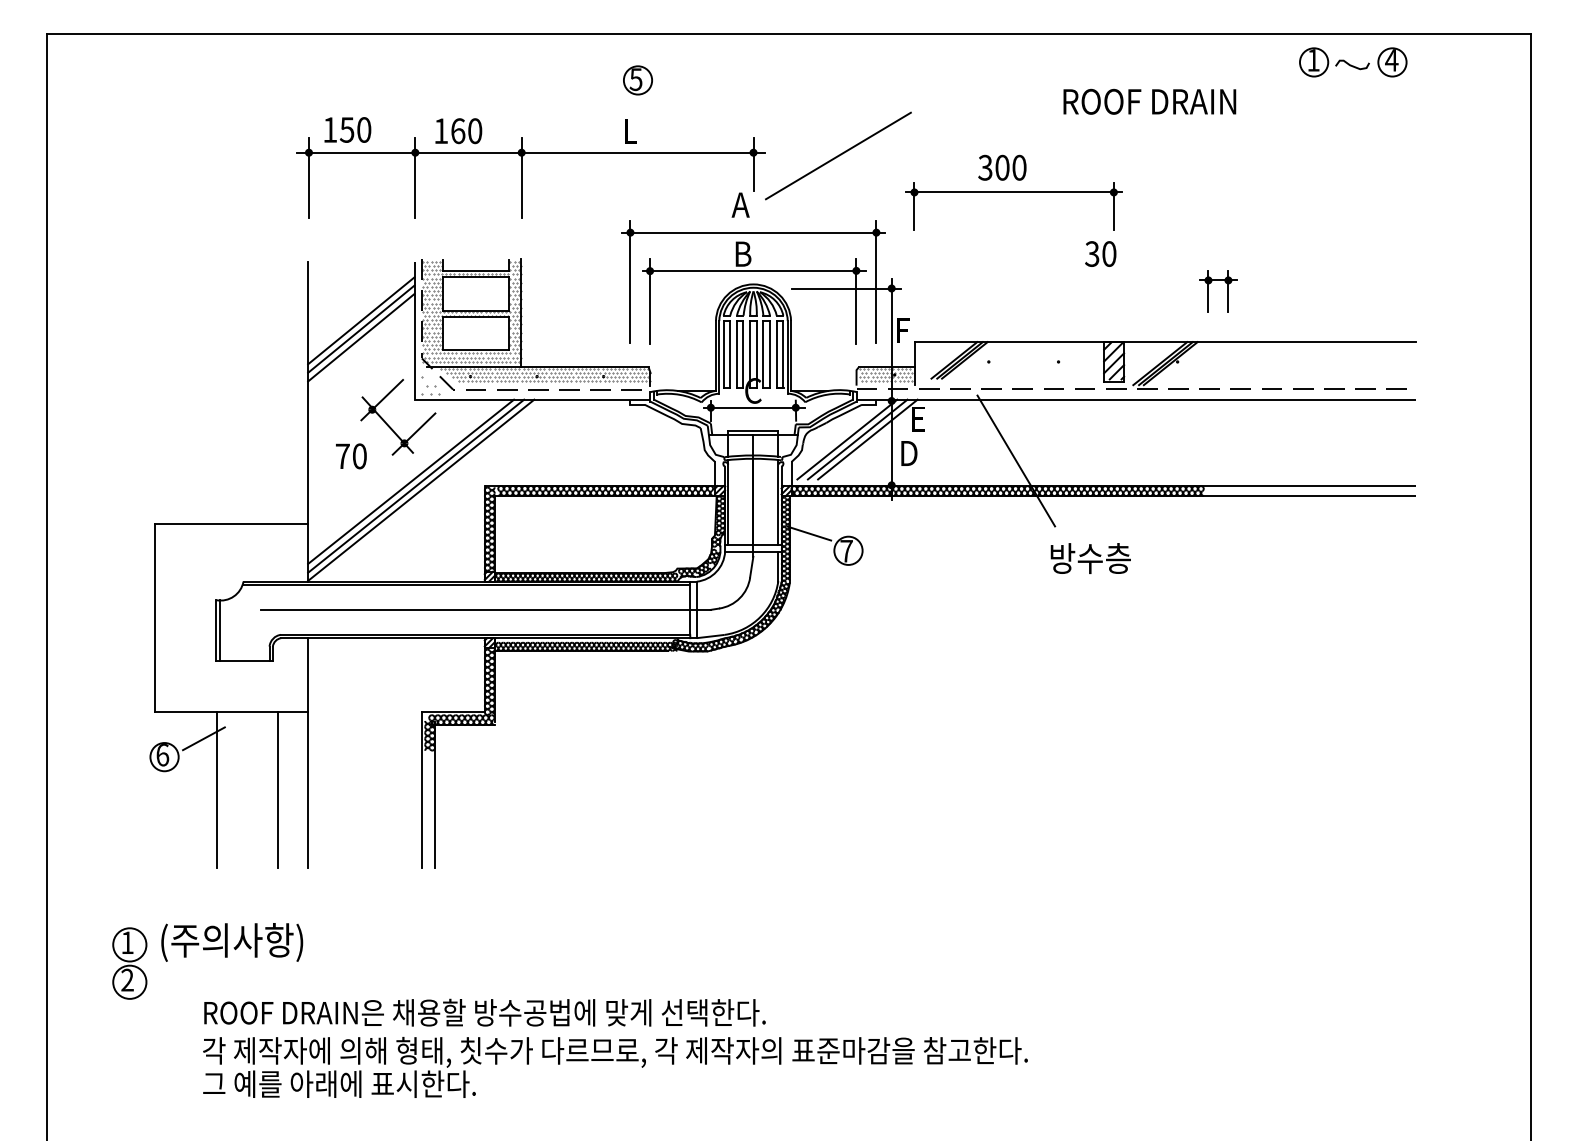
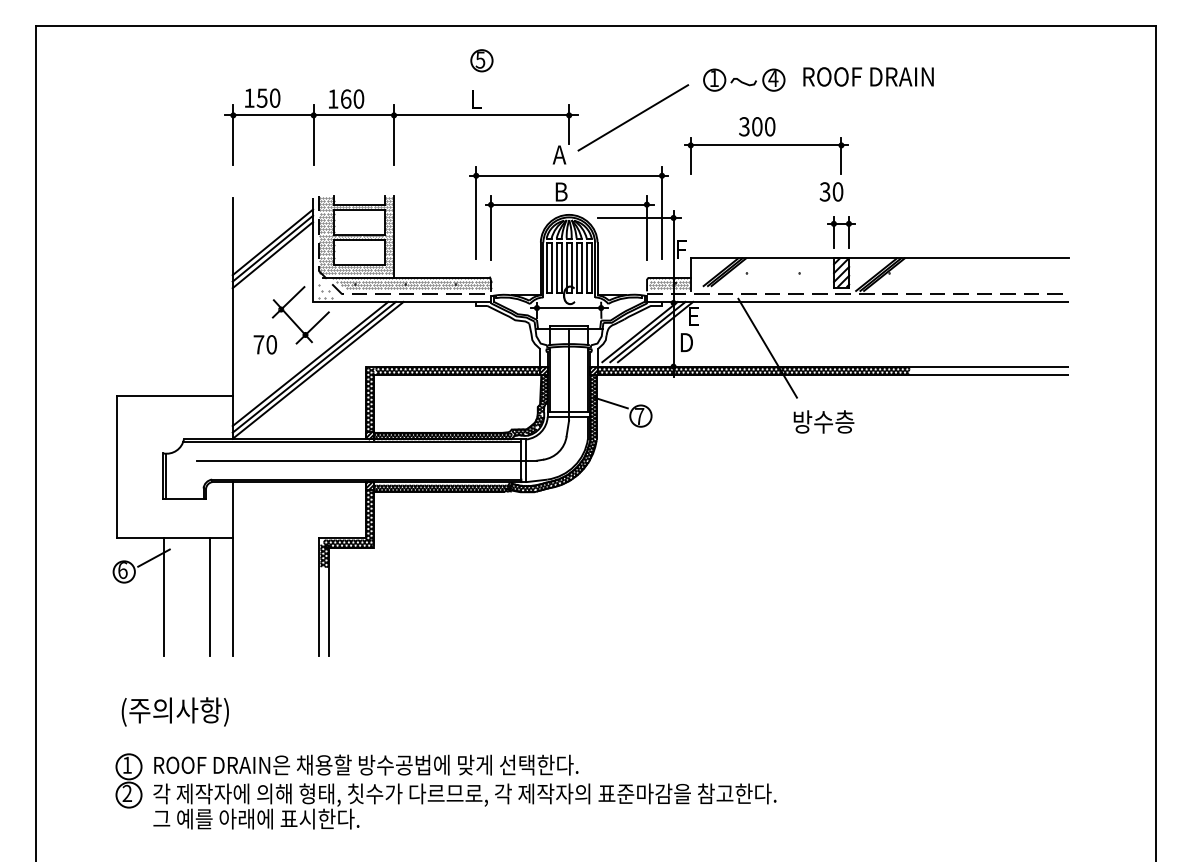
part: (1353, 61) -> (744, 79), moved
part: (1209, 291) -> (834, 232), moved
part: (129, 962) -> (128, 780), moved

